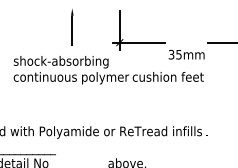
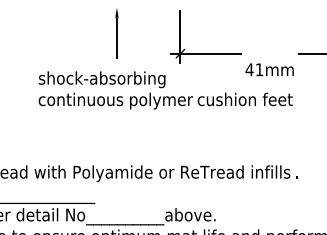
text: (175, 54) -> (254, 69), 35mm -> 41mm

